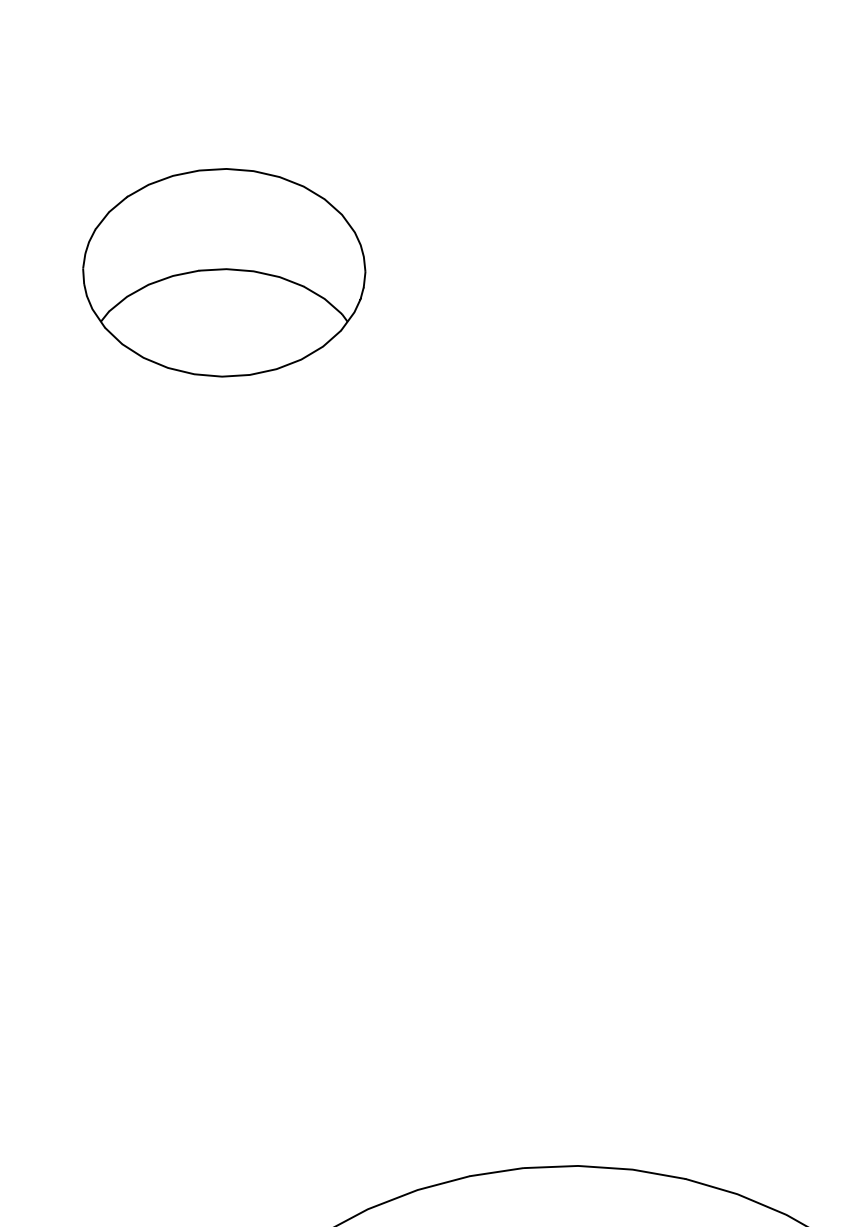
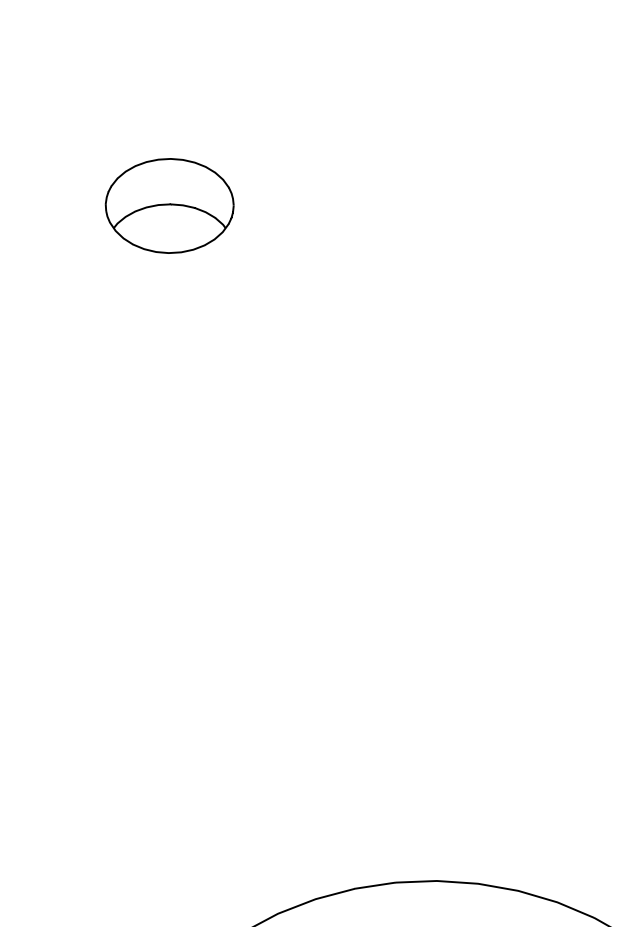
part: (224, 272) -> (169, 205), size x0.6

